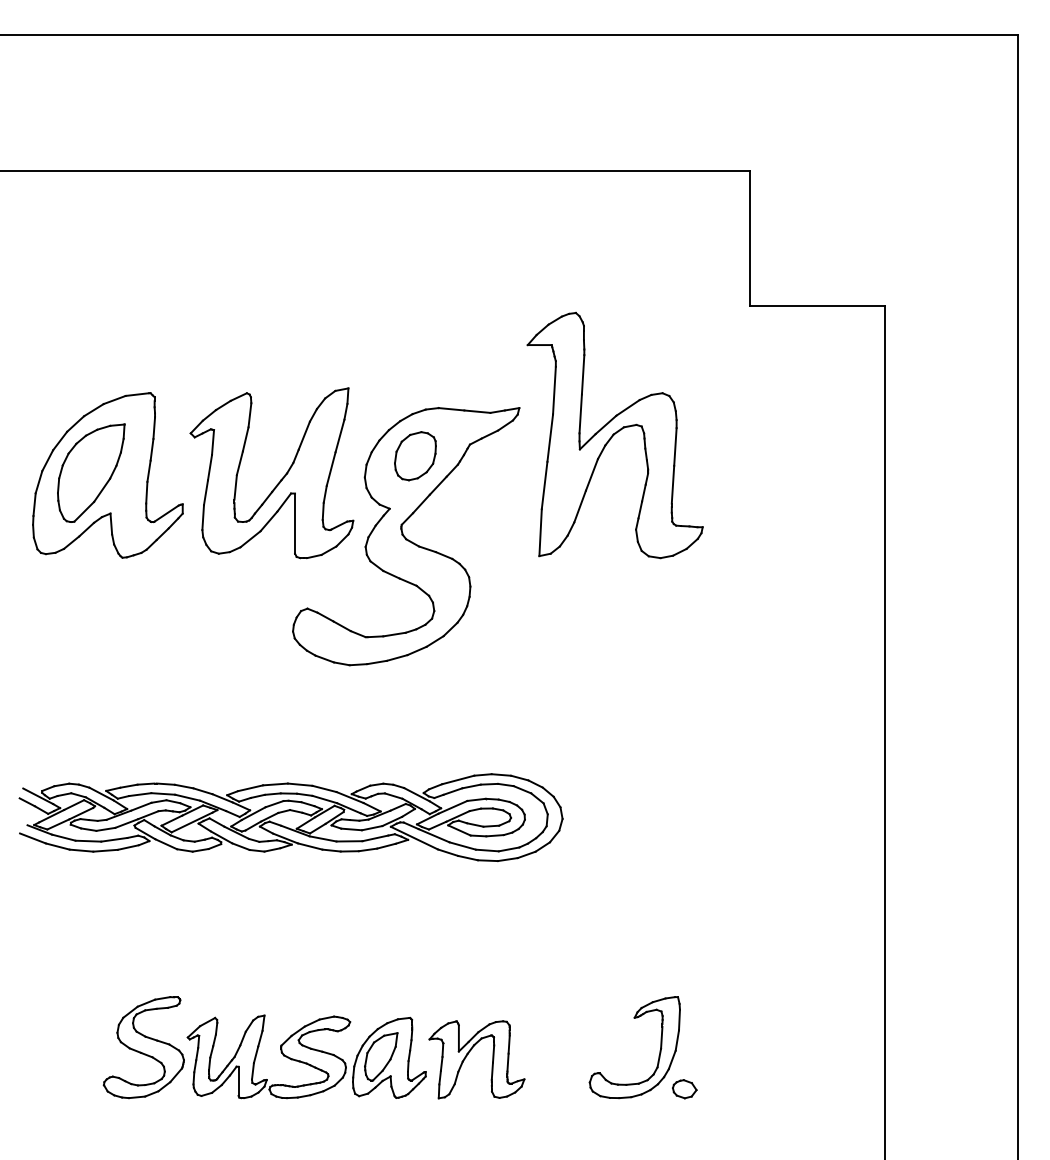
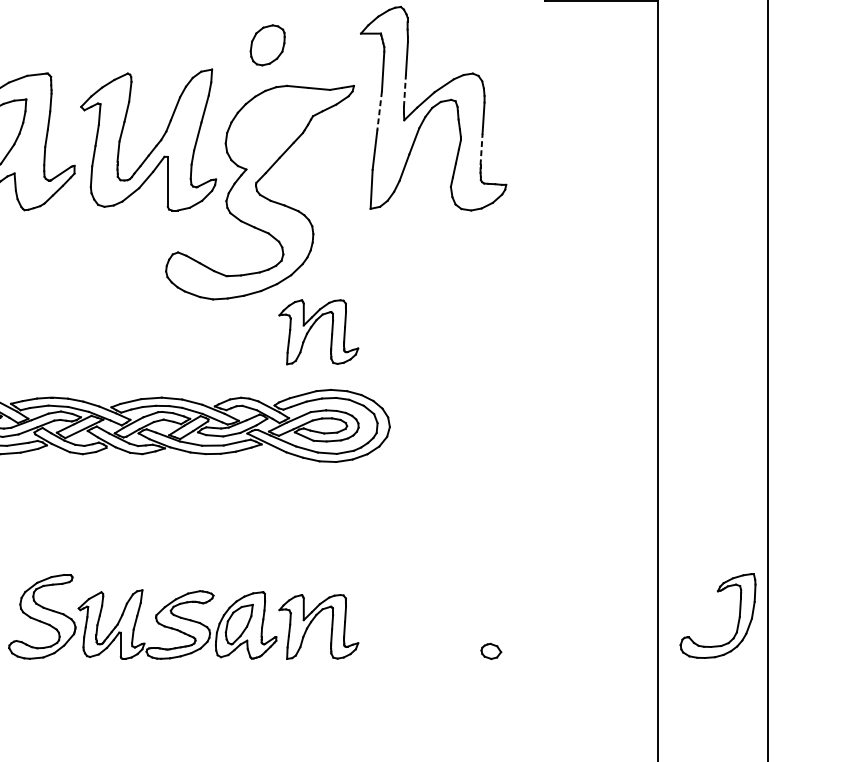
line: (580, 413) -> (404, 90), solid -> dashed
line: (550, 438) -> (379, 111), solid -> dashed
part: (415, 456) -> (267, 45), moved
line: (673, 484) -> (481, 149), solid -> dashed
part: (469, 698) -> (312, 327), added
part: (659, 1050) -> (738, 618), moved

